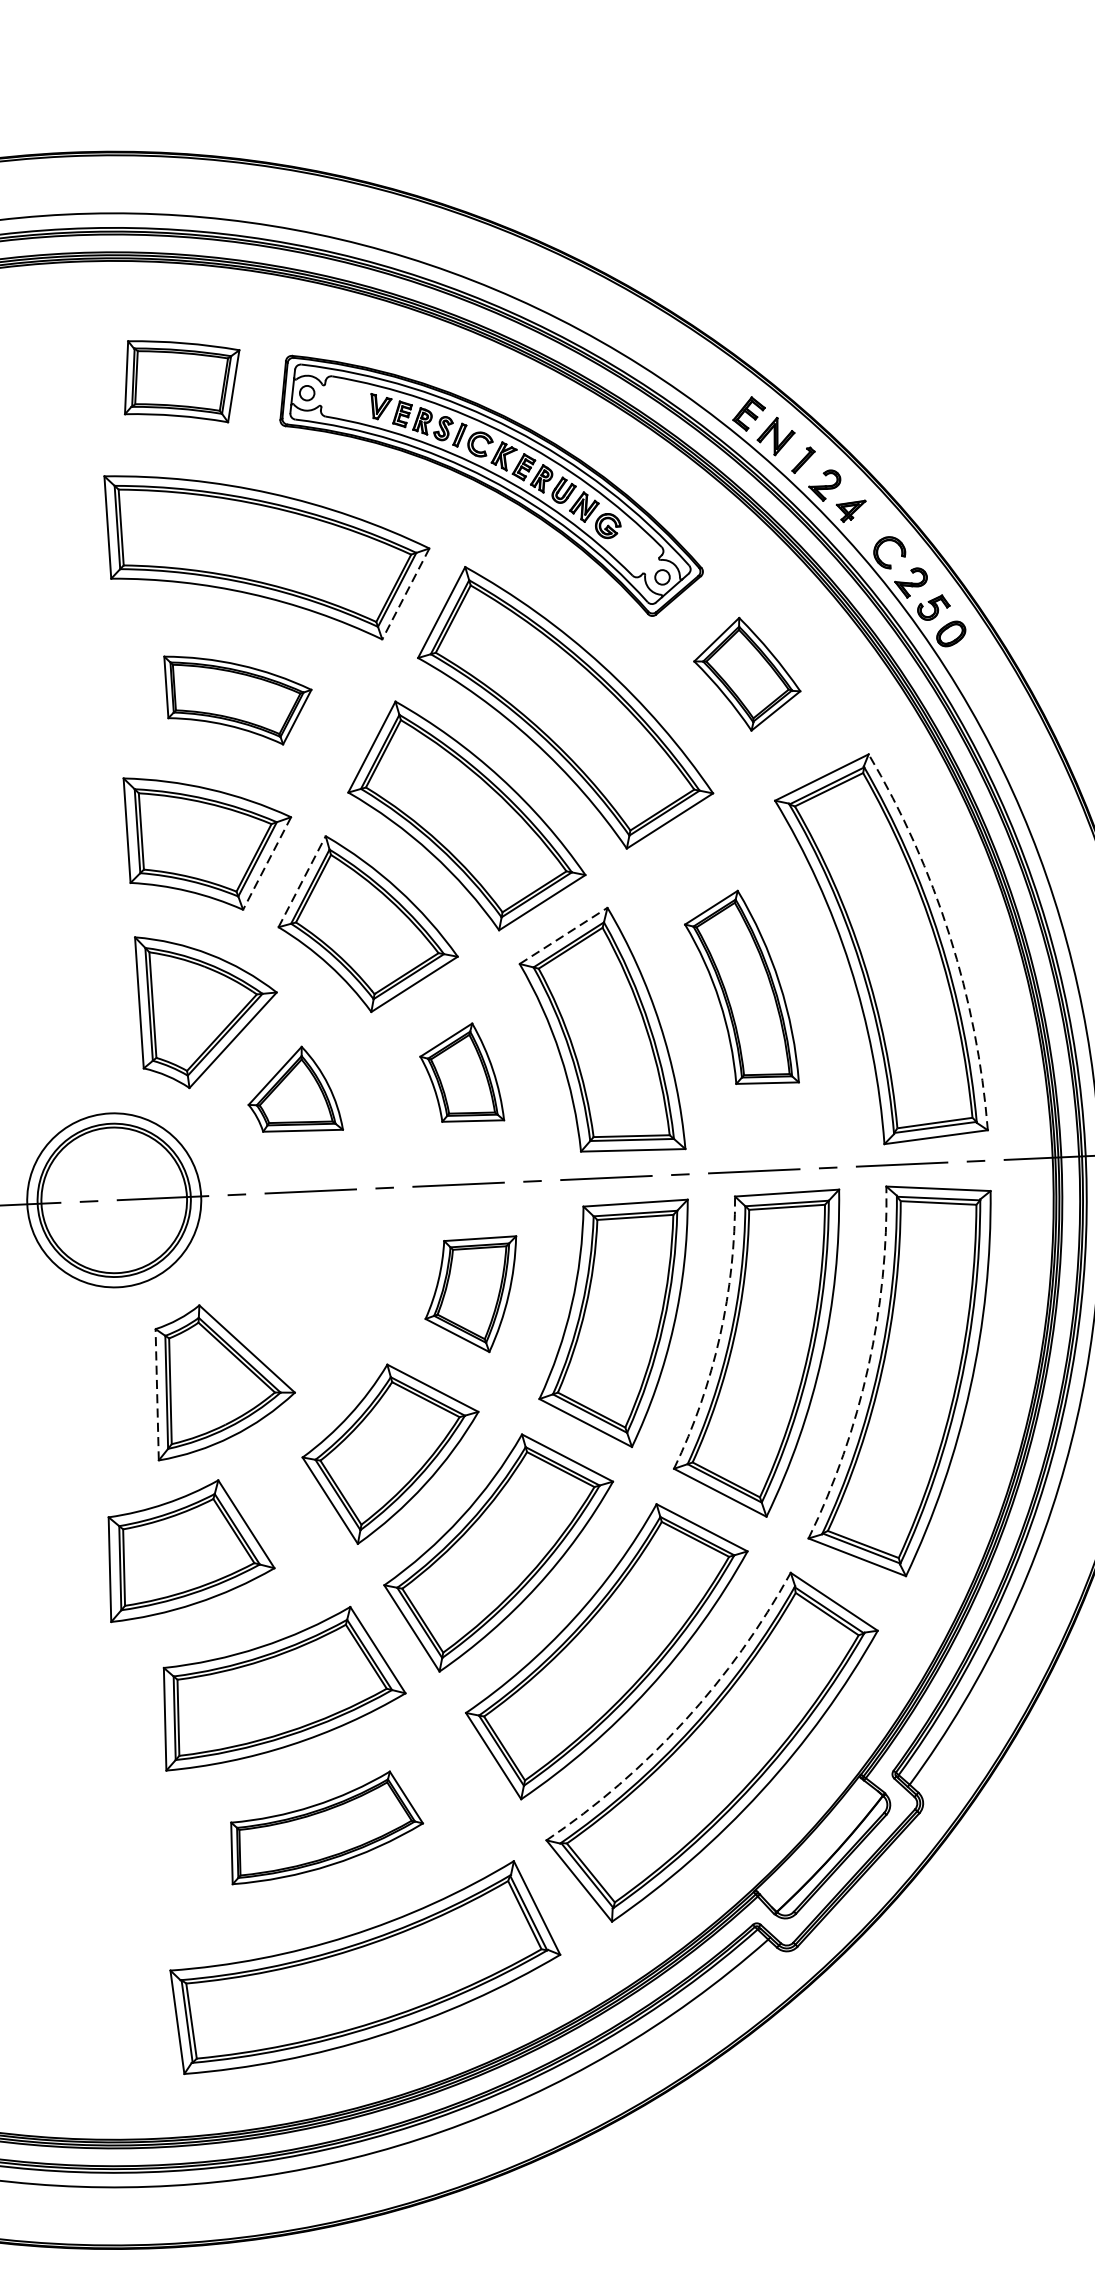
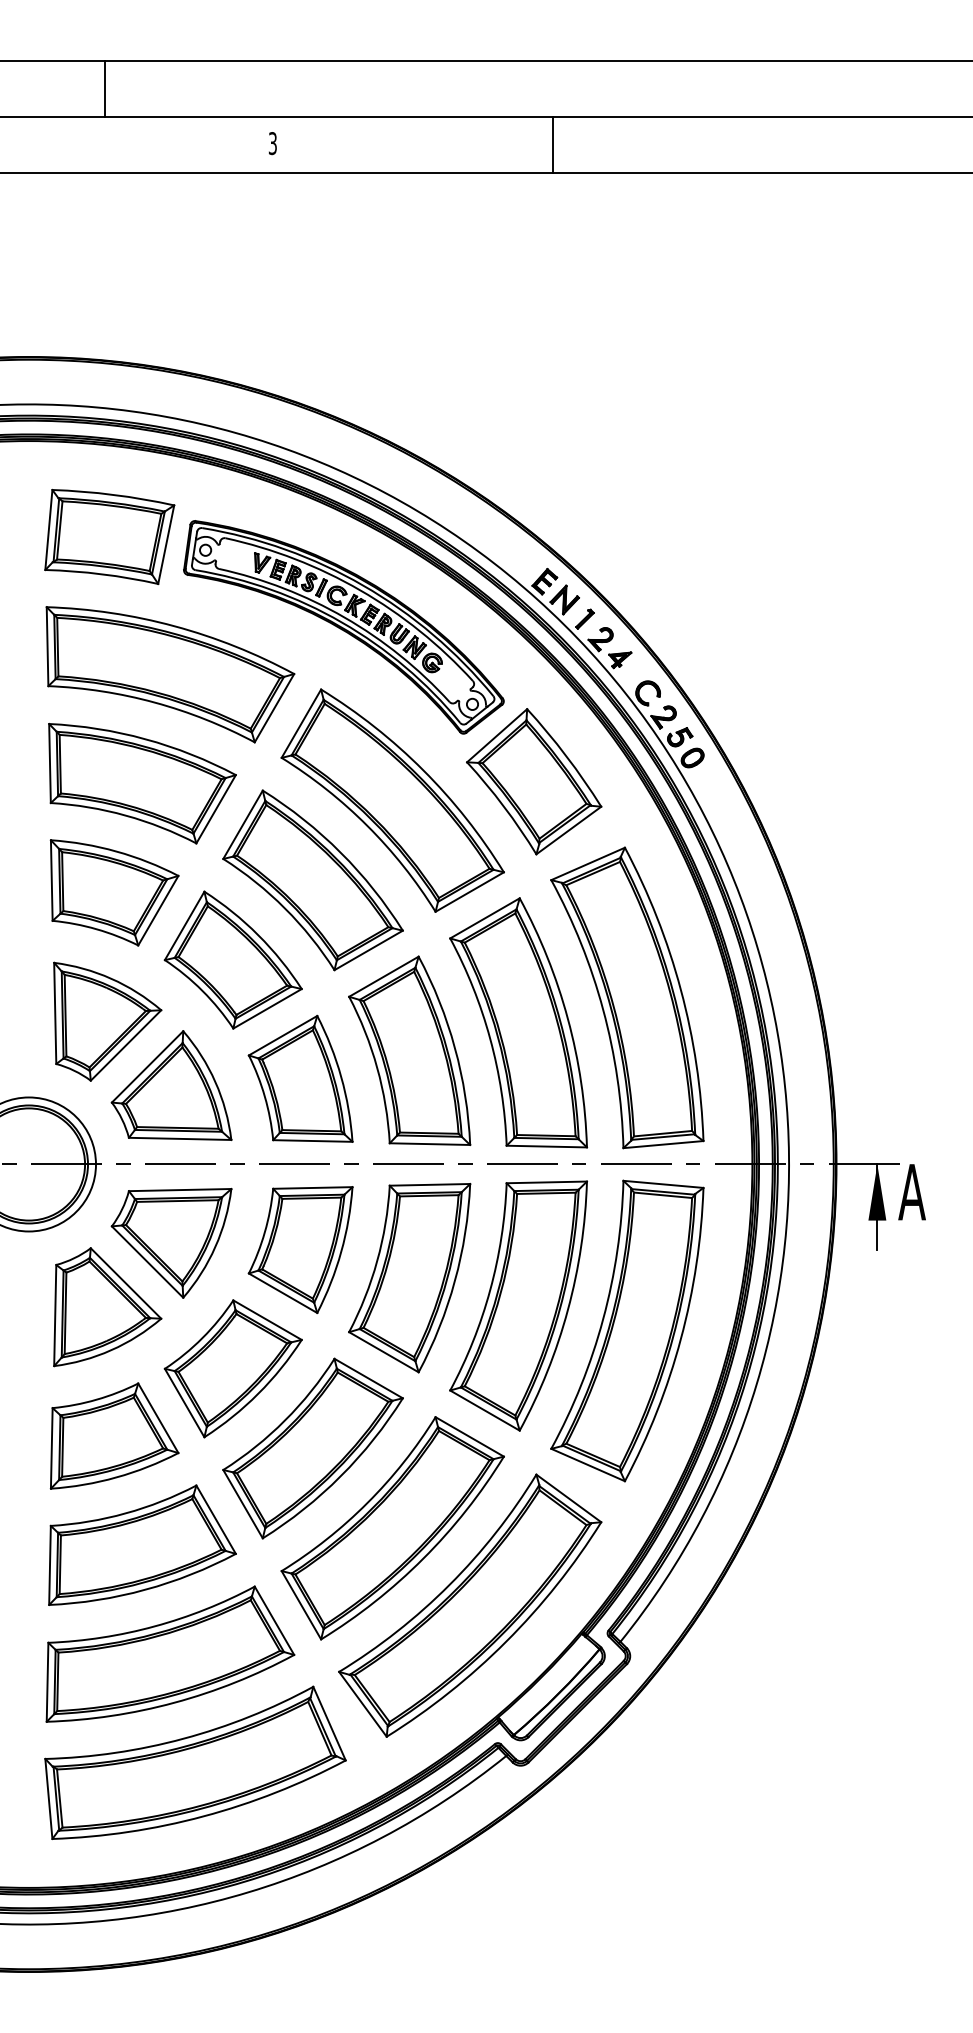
part: (181, 380) -> (109, 536), size x1.43
line: (405, 594) -> (274, 708), dashed -> solid
part: (747, 673) -> (534, 781), size x1.67
part: (239, 699) -> (142, 783), size x1.67
line: (267, 864) -> (158, 911), dashed -> solid
line: (301, 881) -> (184, 925), dashed -> solid
arc: (949, 934) -> (680, 989), dashed -> solid
line: (564, 935) -> (384, 976), dashed -> solid
part: (740, 987) -> (518, 1022), size x1.67
part: (461, 1072) -> (300, 1078), size x1.67
part: (294, 1089) -> (171, 1085), size x1.67
part: (303, 1293) -> (171, 1242), added
part: (471, 1295) -> (300, 1250), size x1.43
arc: (720, 1336) -> (490, 1290), dashed -> solid
arc: (868, 1367) -> (603, 1319), dashed -> solid
line: (157, 1394) -> (55, 1315), dashed -> solid
part: (190, 1549) -> (114, 1435), moved
arc: (684, 1721) -> (449, 1585), dashed -> solid
part: (326, 1826) -> (170, 1653), size x1.67

